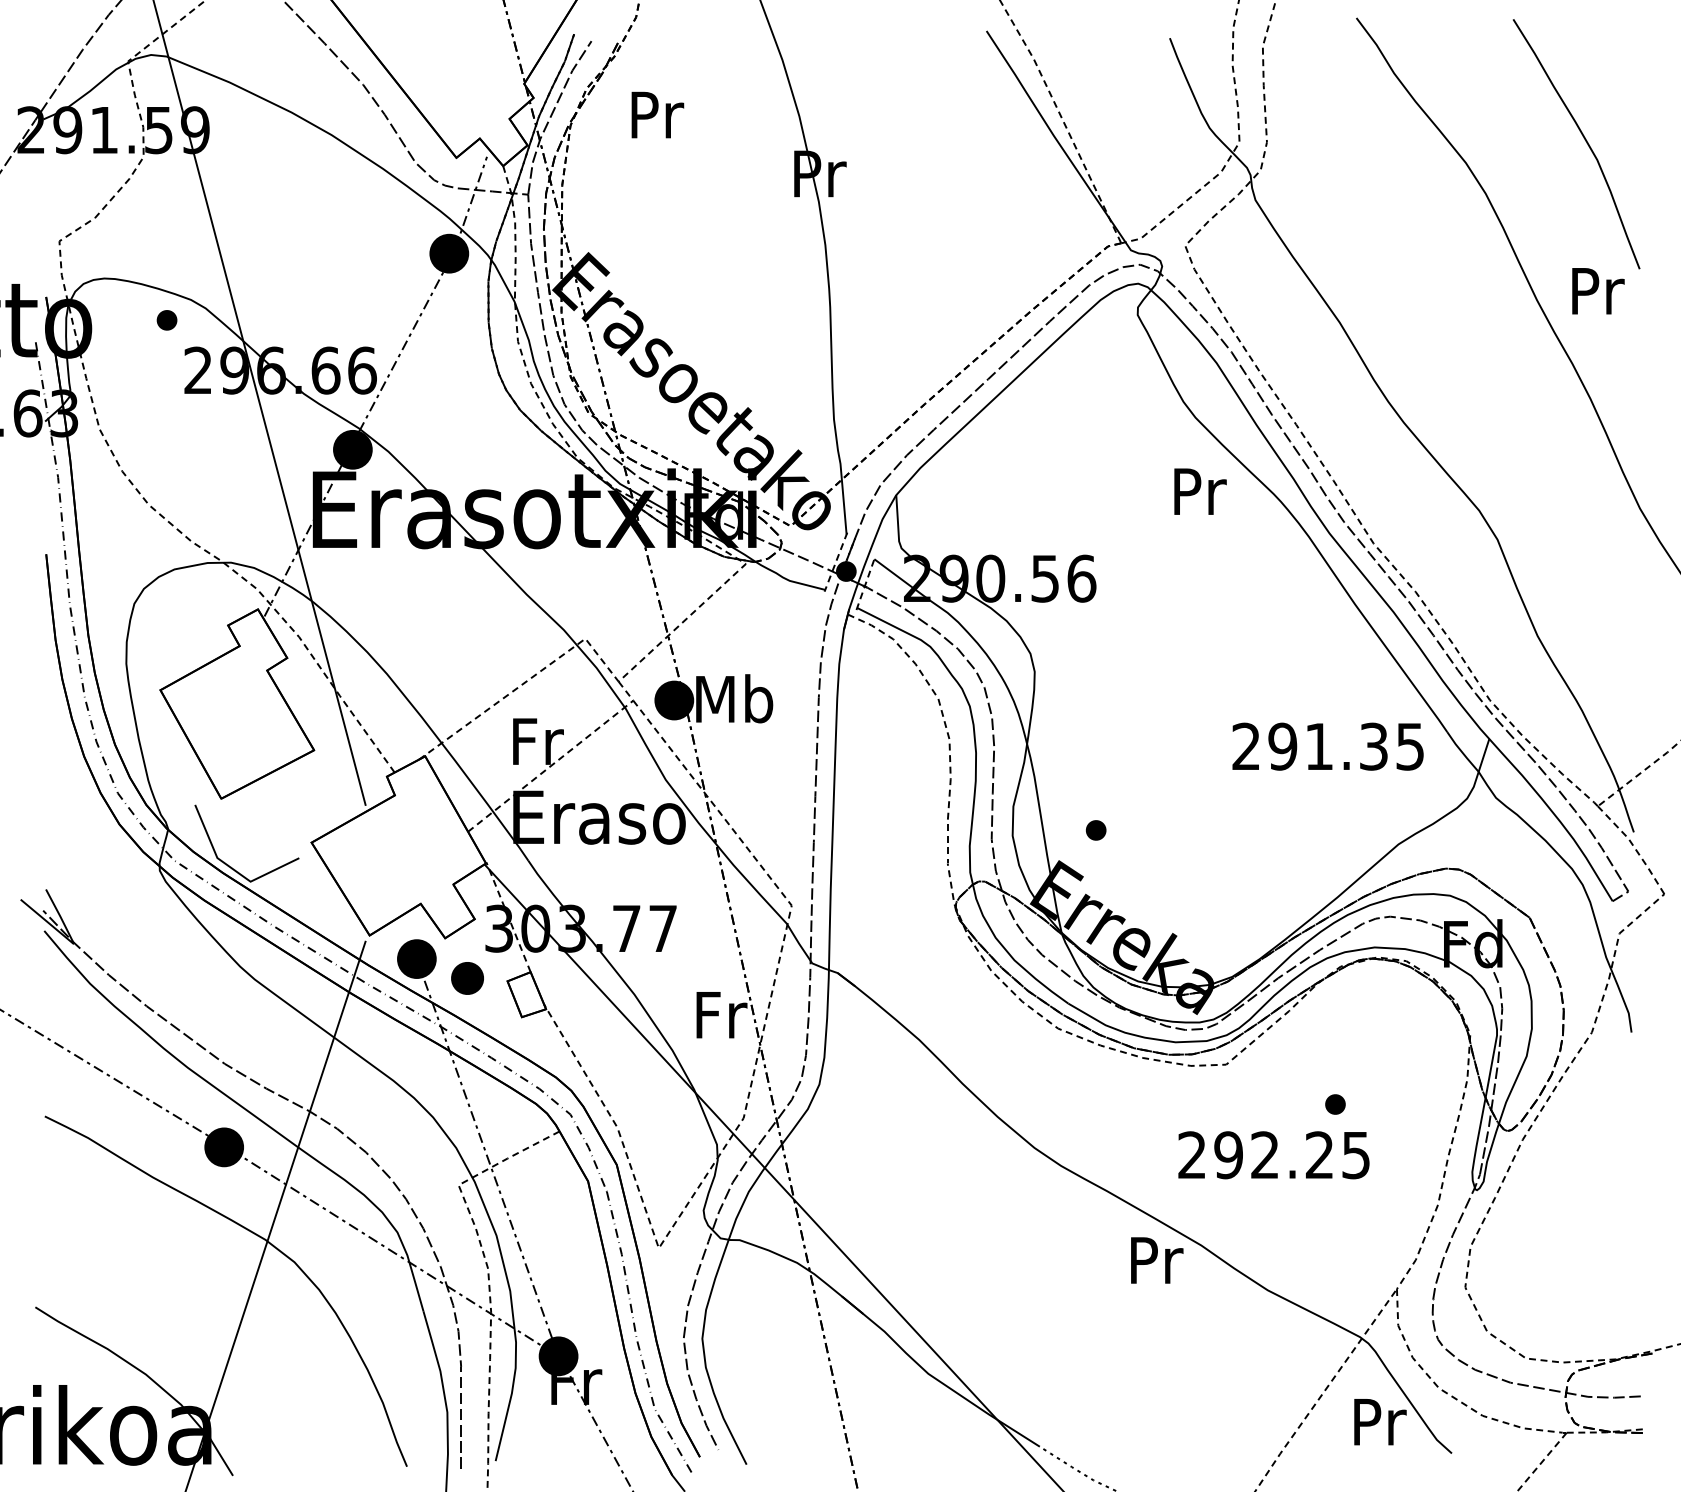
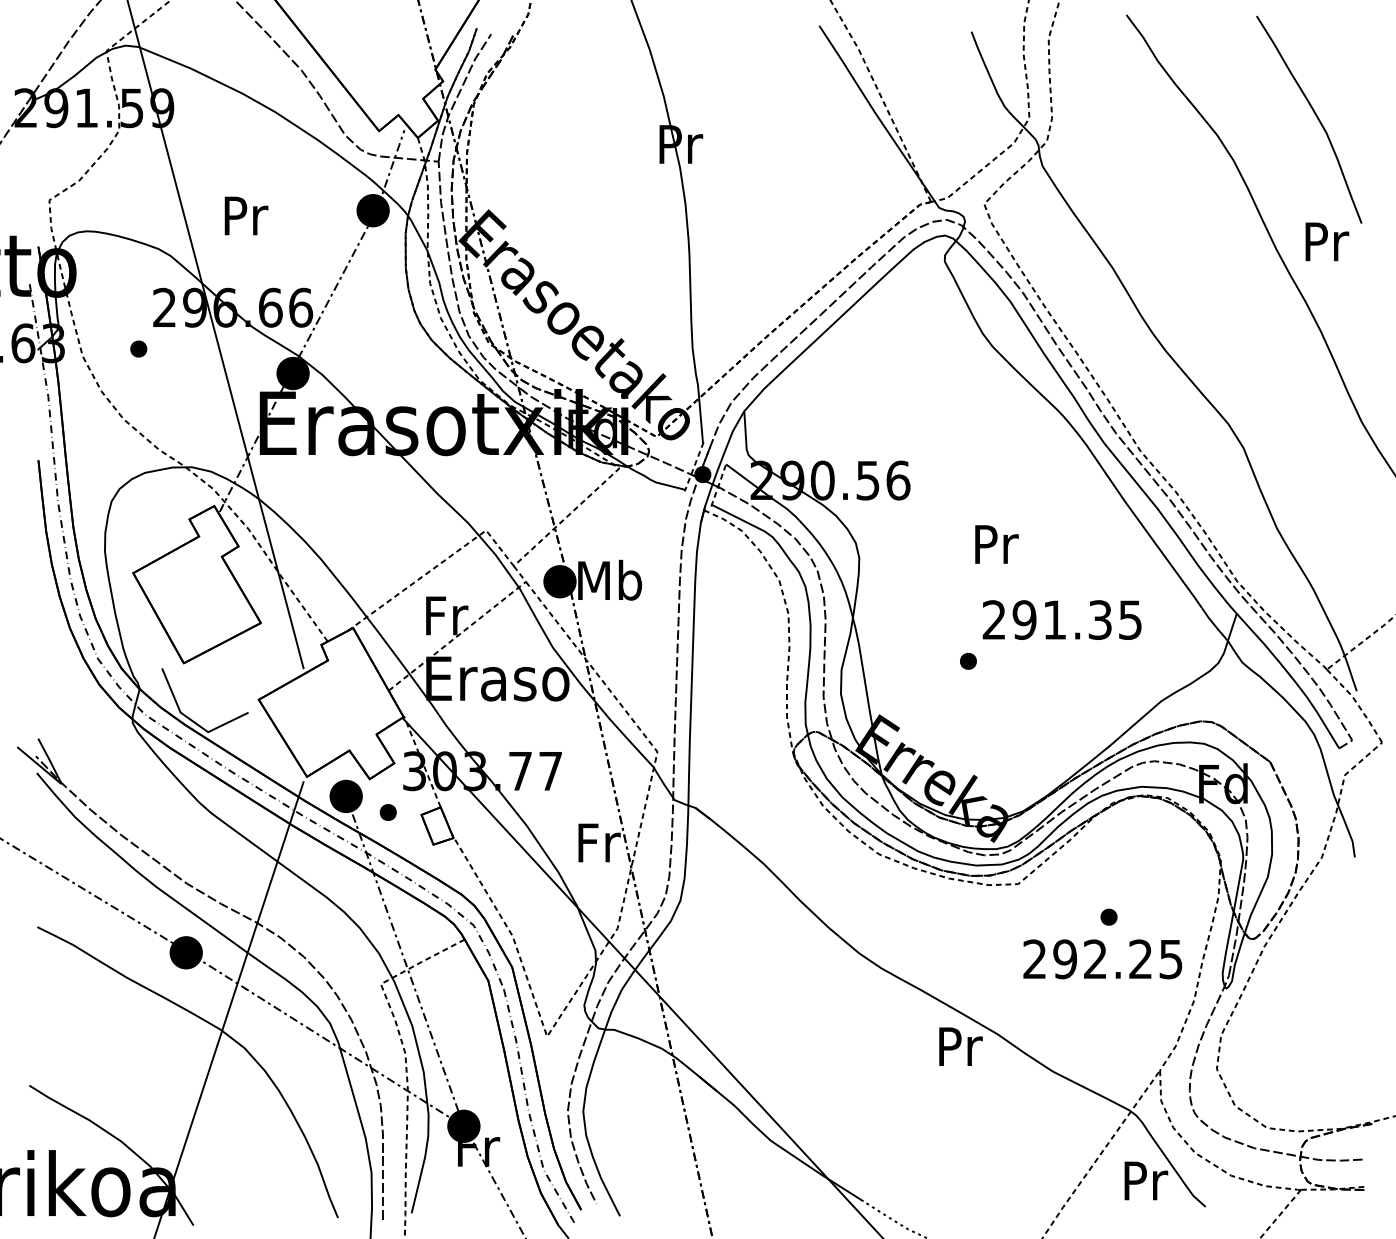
text: (657, 114) -> (246, 215), moved
part: (166, 320) -> (138, 349), moved
text: (1200, 491) -> (996, 544), moved
text: (1327, 746) -> (1061, 619), moved
part: (1095, 830) -> (967, 661), moved
part: (467, 978) -> (388, 812), size x0.62
text: (1273, 1155) -> (1102, 959), moved

